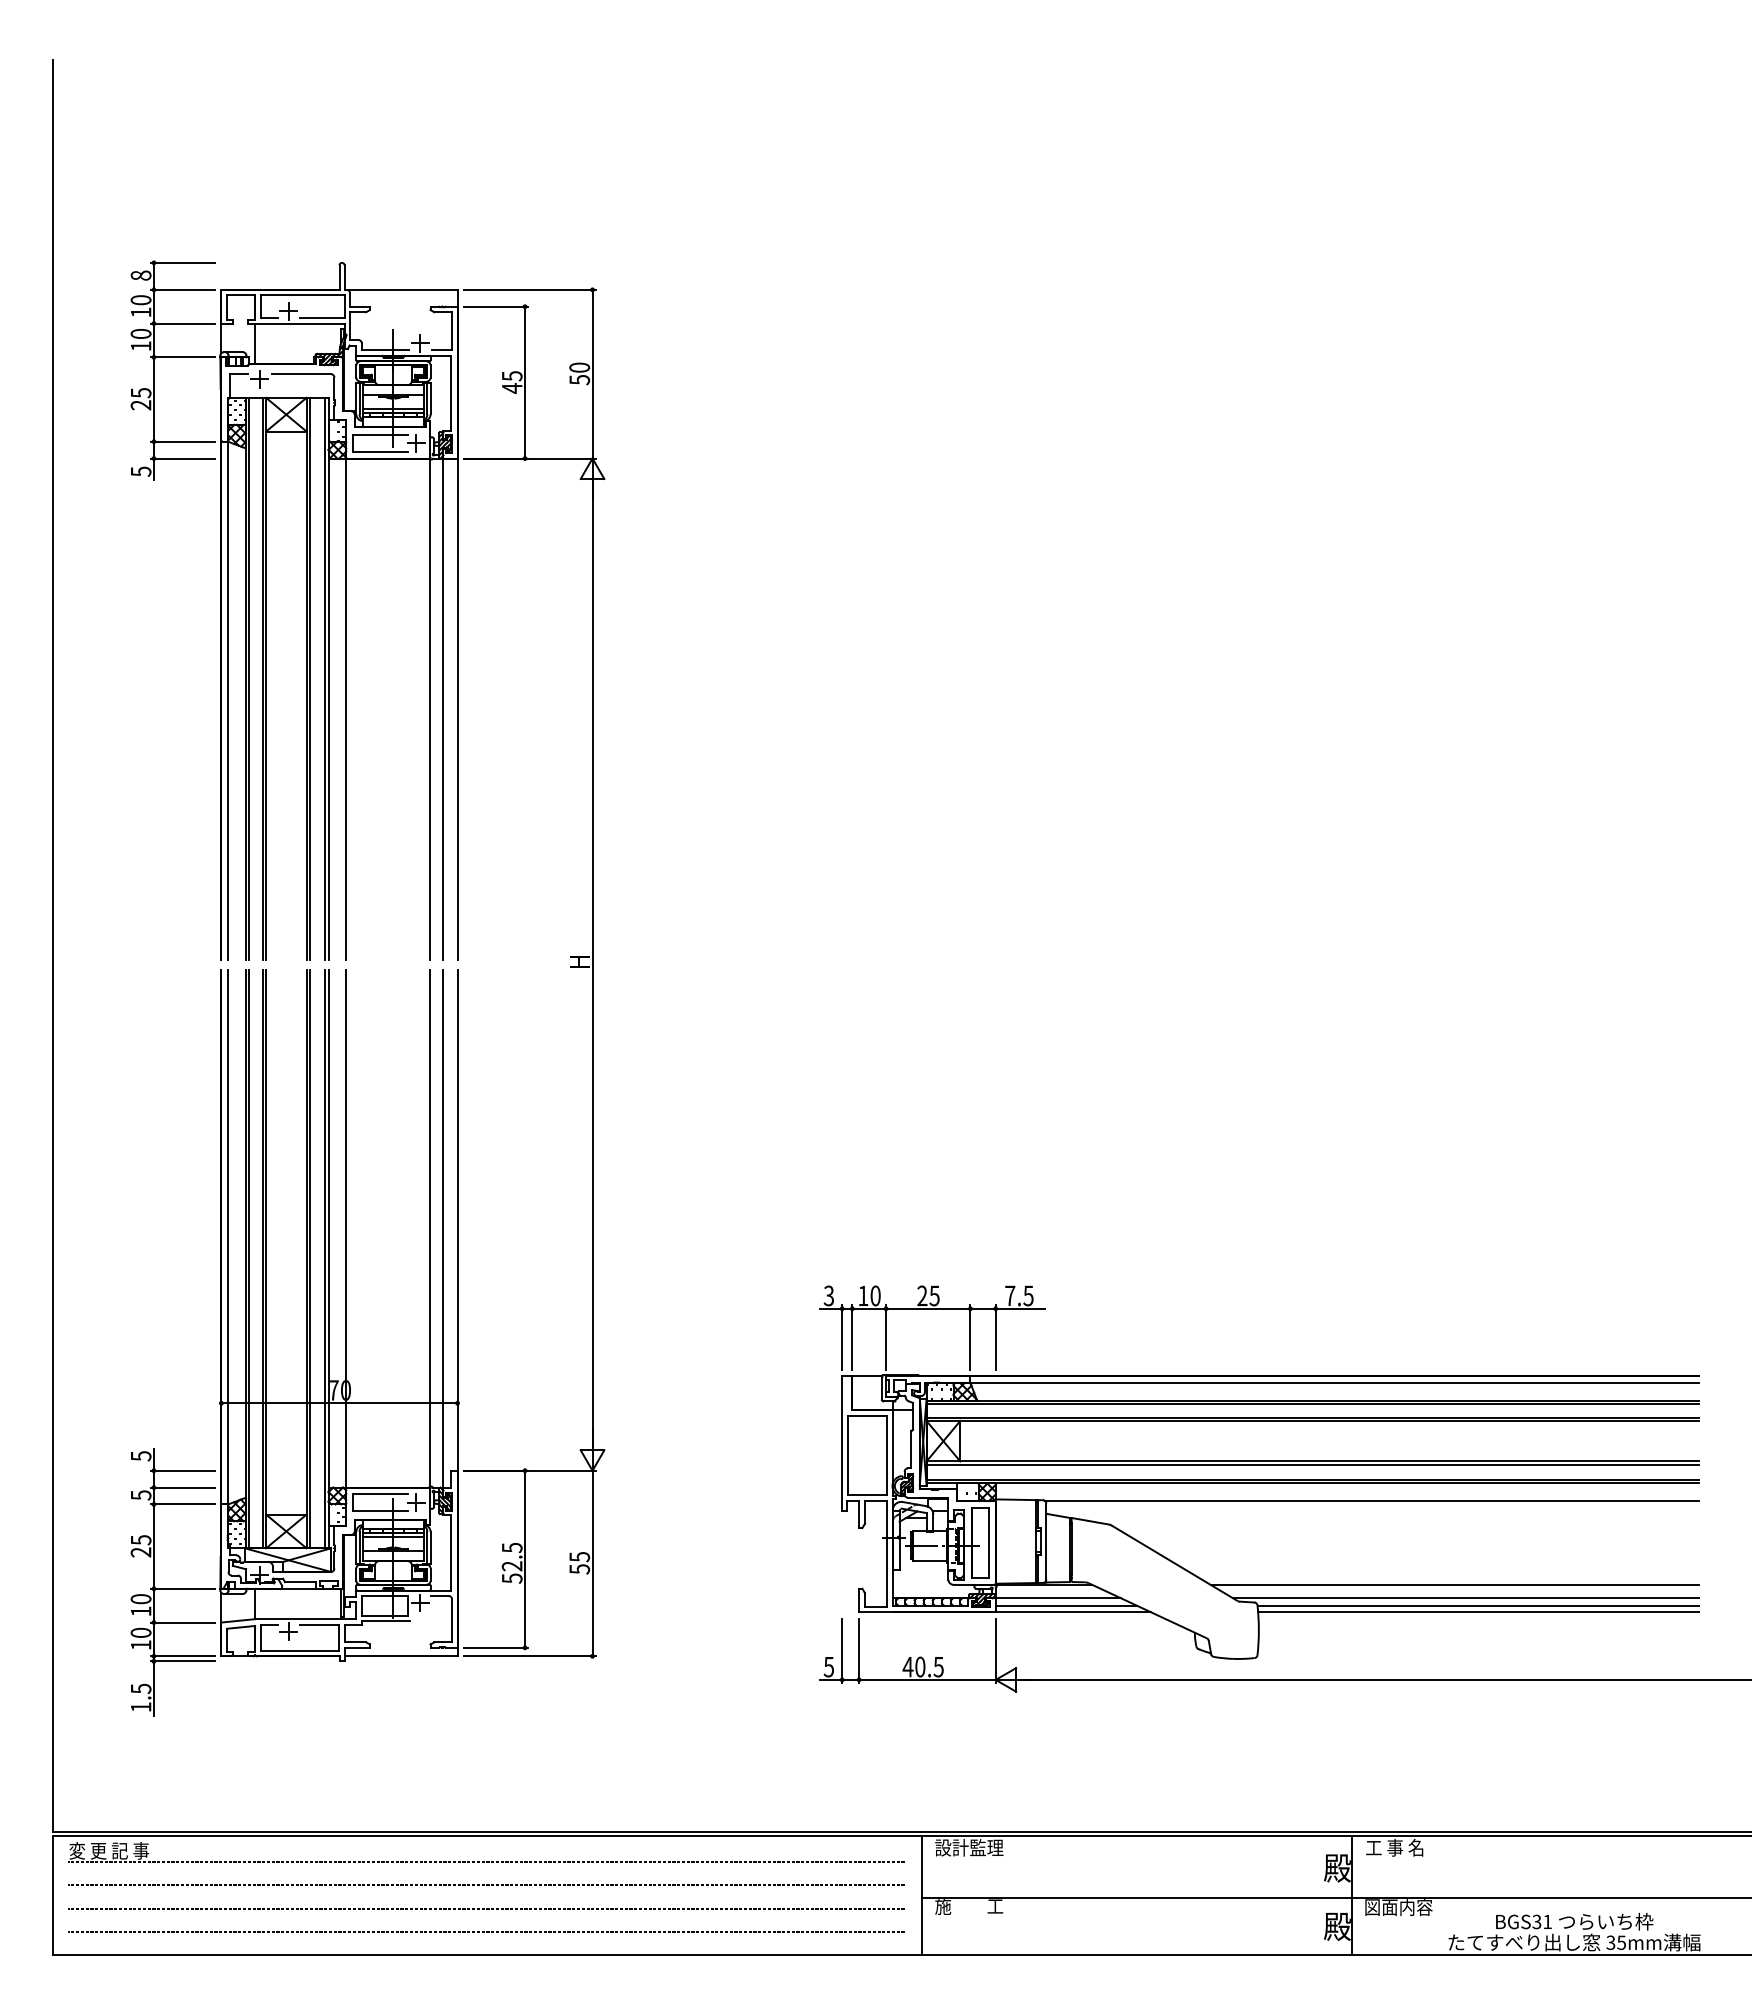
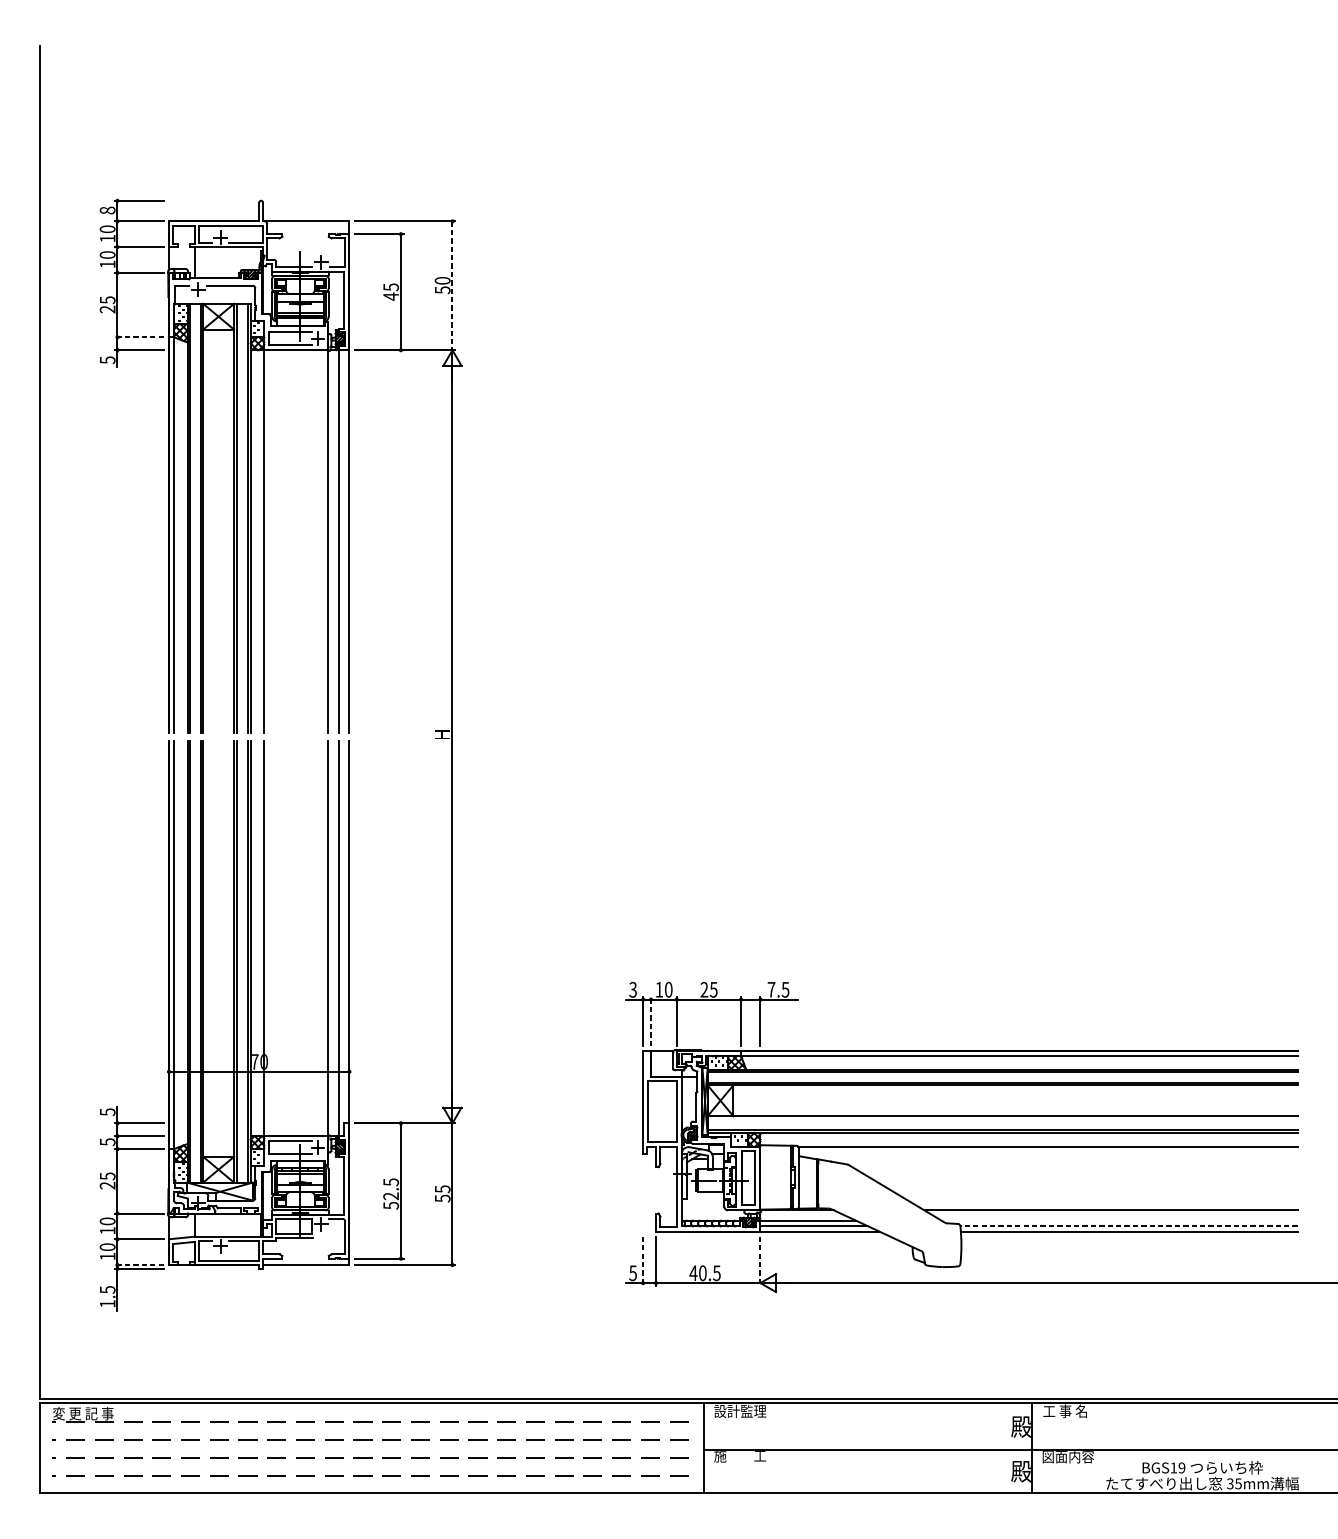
line: (592, 374) -> (452, 286), solid -> dashed
line: (182, 441) -> (139, 337), solid -> dashed
line: (852, 1336) -> (651, 1020), solid -> dashed
line: (1312, 1464) -> (1002, 1118), removed
line: (1466, 1598) -> (1120, 1220), removed
line: (1478, 1605) -> (1129, 1226), solid -> dashed
line: (842, 1651) -> (643, 1261), solid -> dashed
line: (995, 1651) -> (760, 1261), solid -> dashed
line: (182, 1656) -> (139, 1265), solid -> dashed
text: (1541, 1921) -> (1177, 1467), BGS31 -> BGS19

